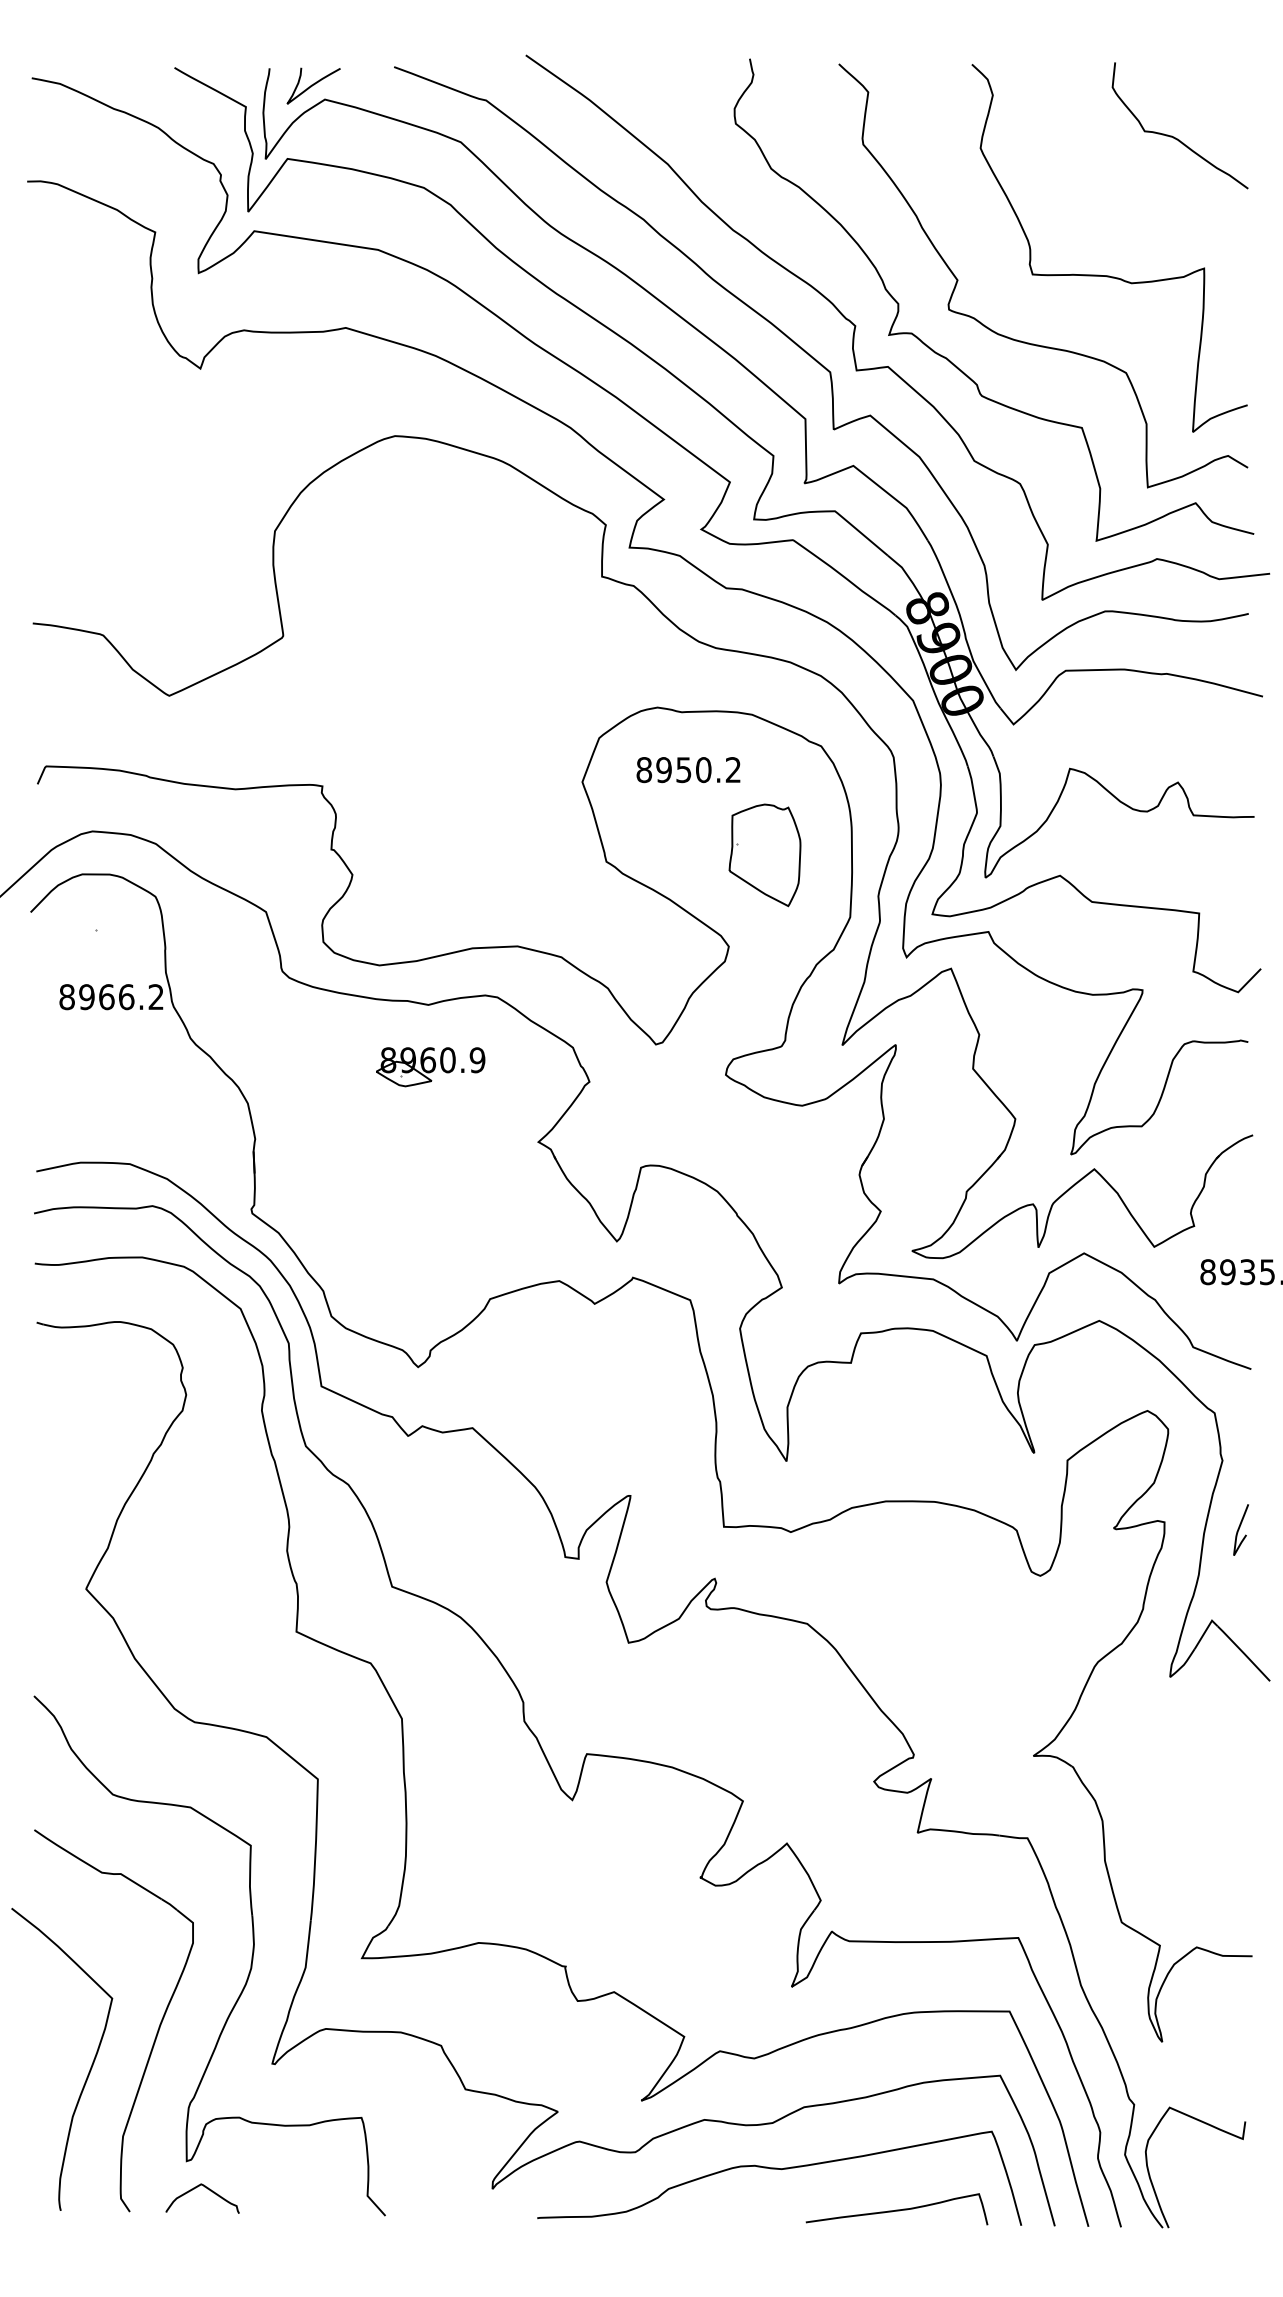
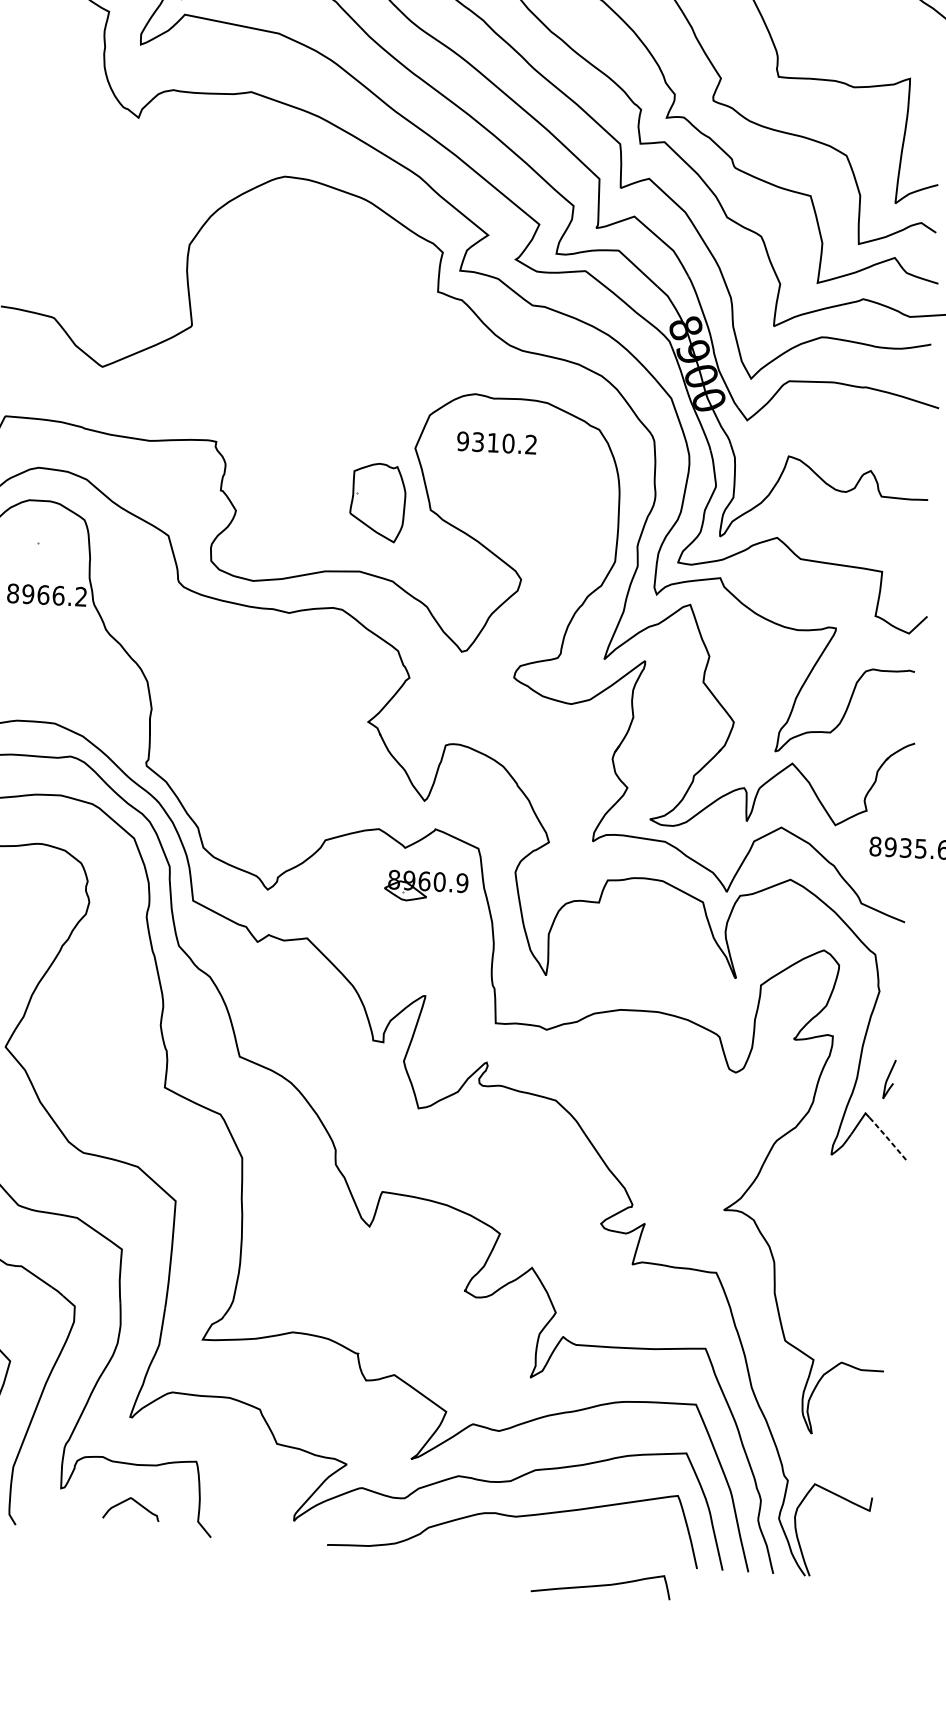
text: (663, 770) -> (477, 442), 8950.2 -> 9310.2
part: (764, 855) -> (377, 502), moved
part: (430, 1067) -> (426, 886), moved
curve: (1239, 1529) -> (888, 1079), moved
line: (1243, 1653) -> (888, 1139), solid -> dashed
curve: (207, 2189) -> (135, 1502), moved
curve: (896, 2209) -> (600, 1584), moved

